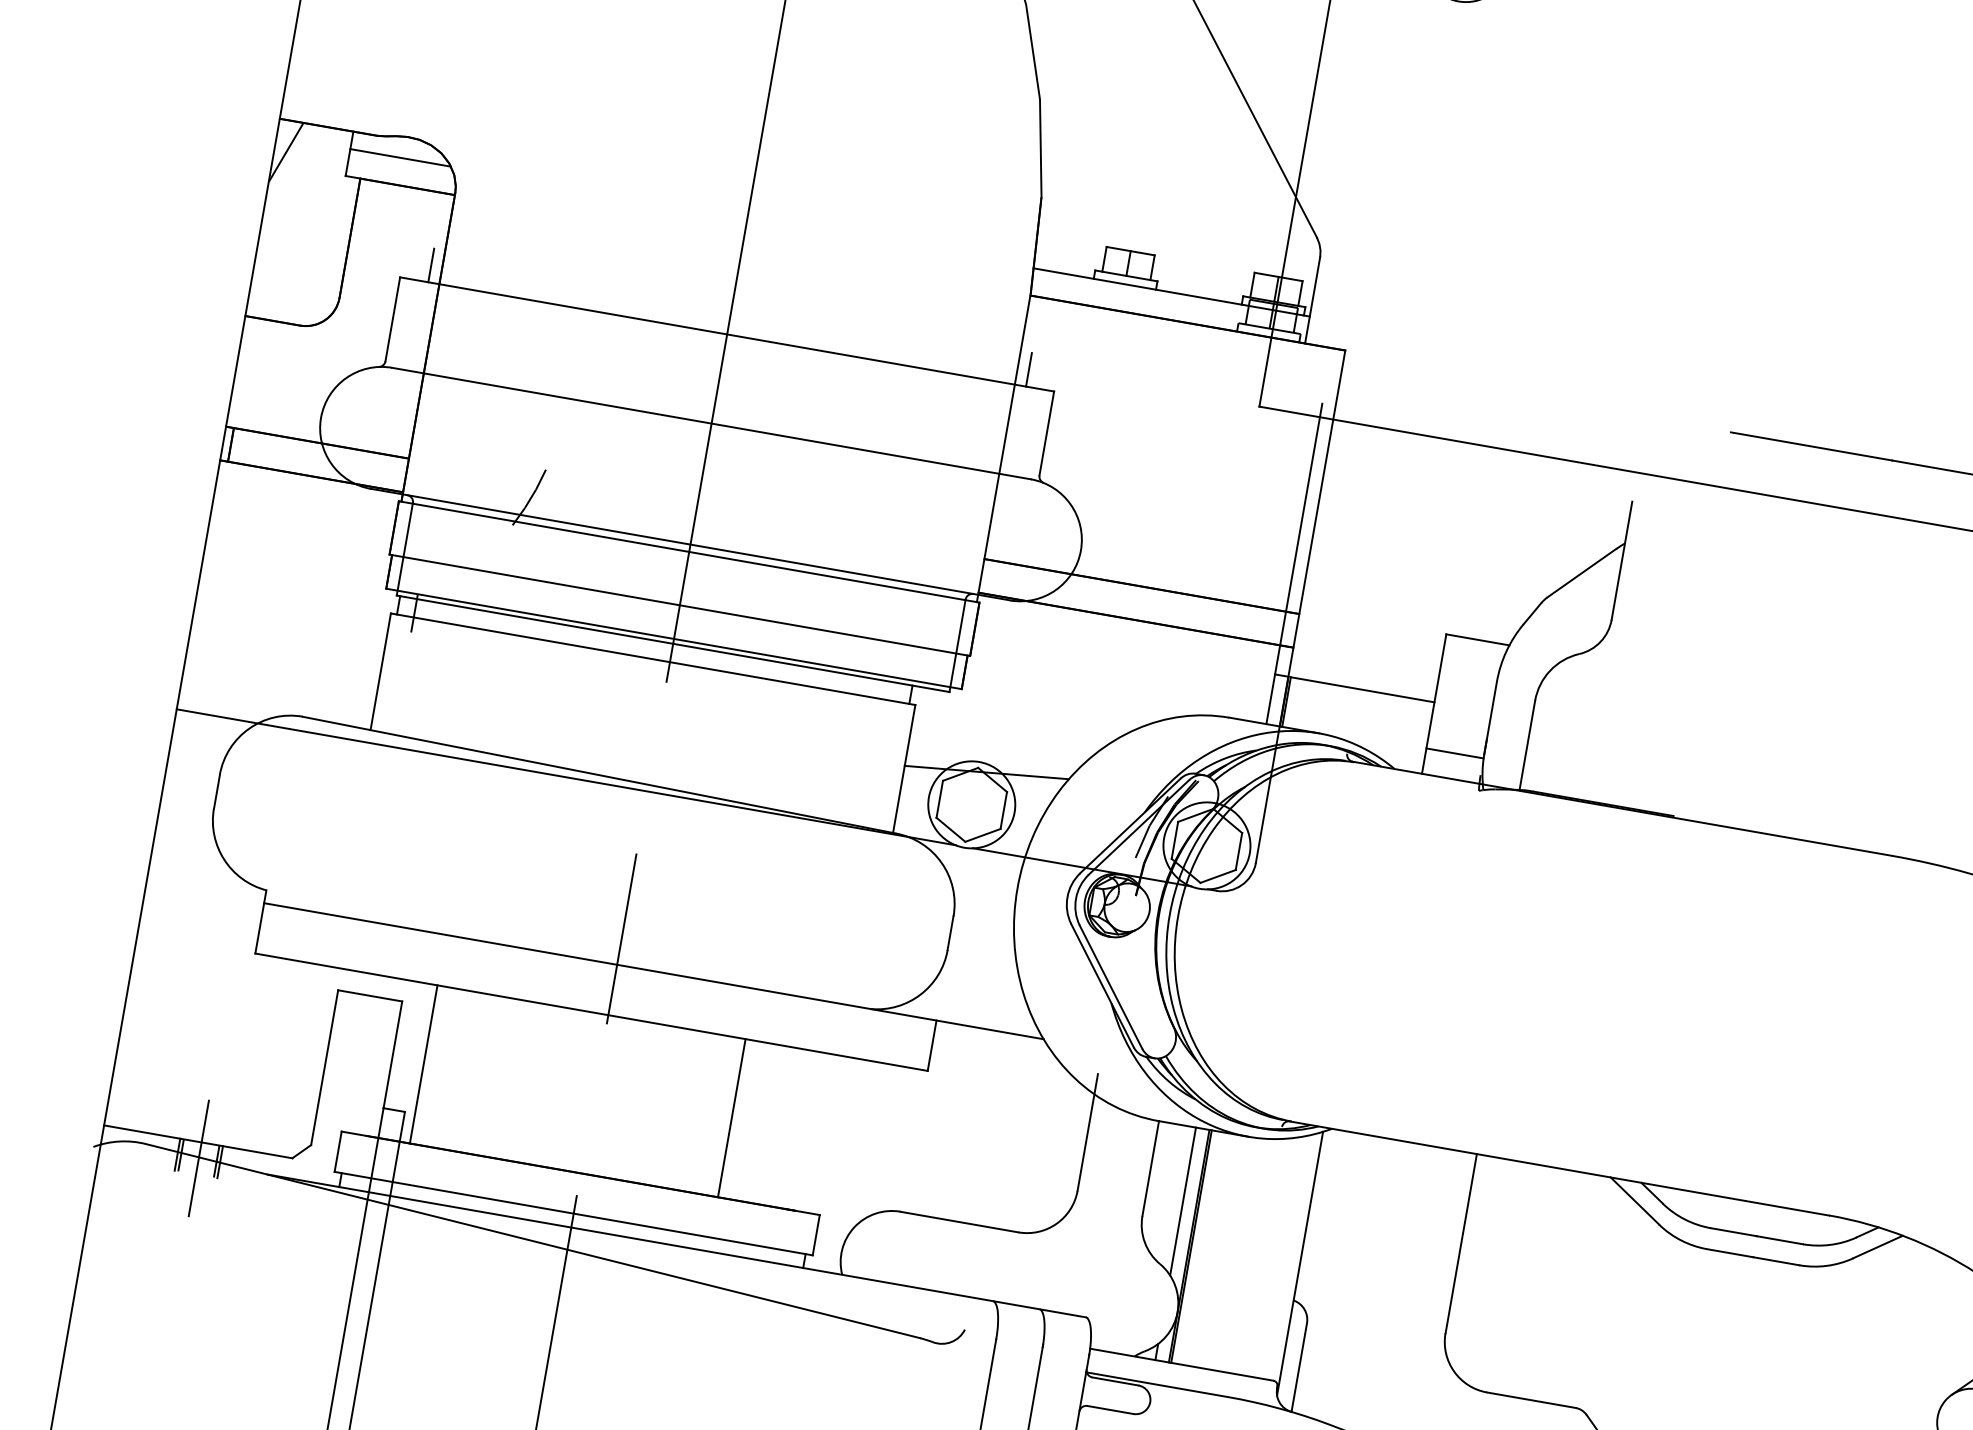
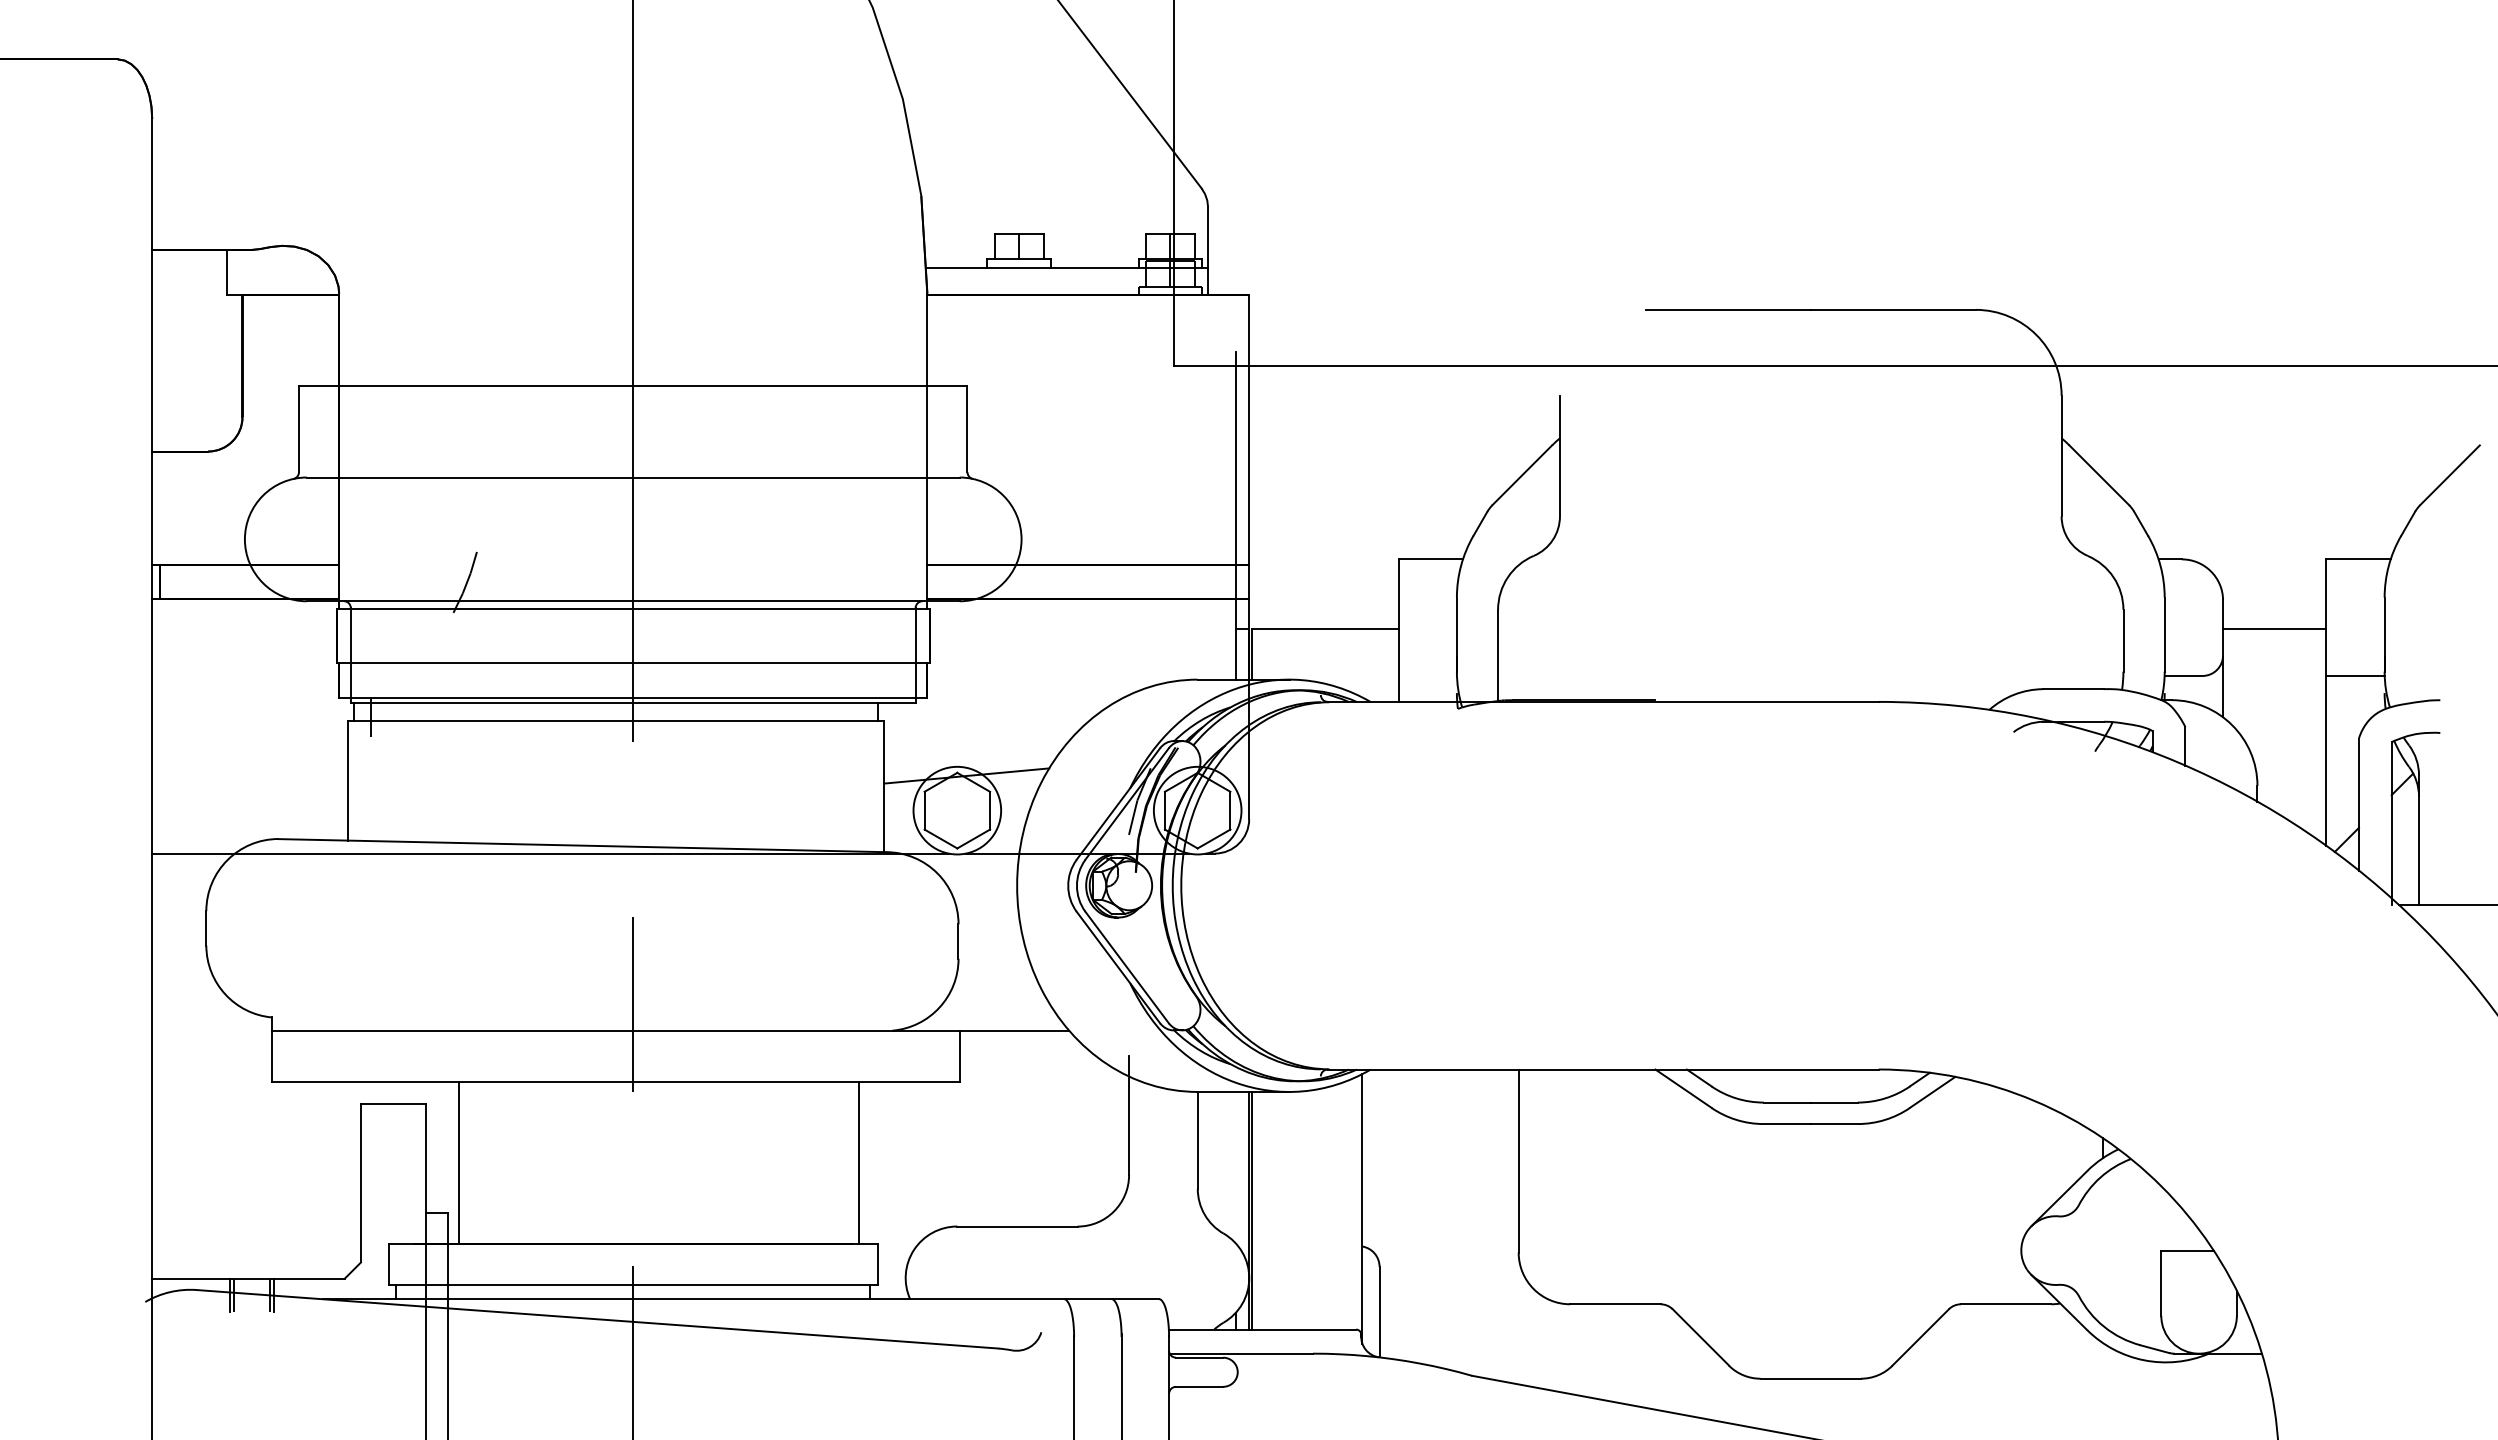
line: (286, 152) -> (164, 282), removed
line: (400, 157) -> (278, 267), removed
line: (430, 265) -> (327, 369), removed
line: (1028, 370) -> (938, 369), removed
line: (1454, 752) -> (1427, 675), removed
line: (731, 1117) -> (858, 1162), moved
line: (198, 1158) -> (251, 1295), removed
line: (1183, 1201) -> (1235, 1167), removed

